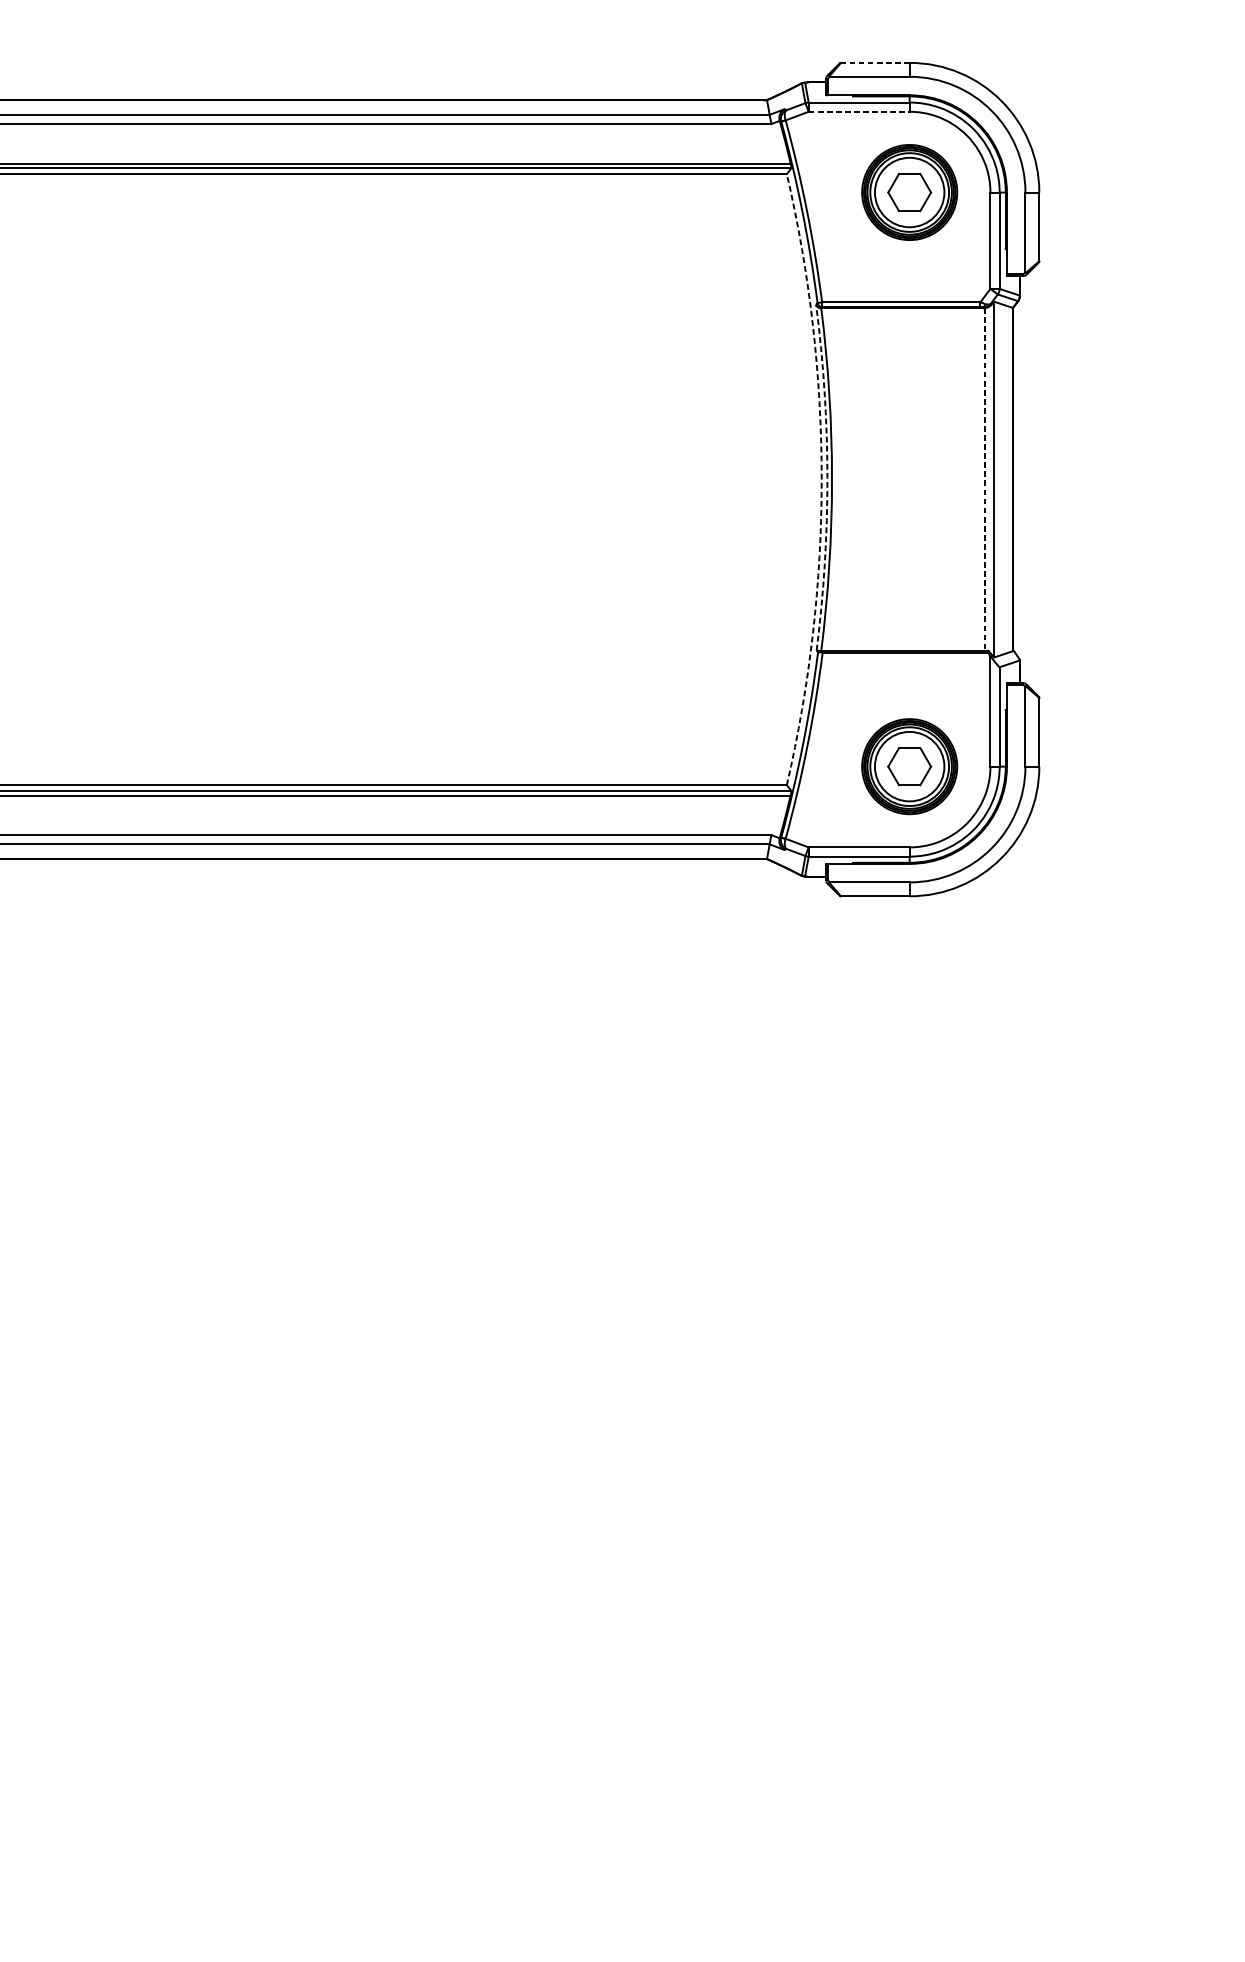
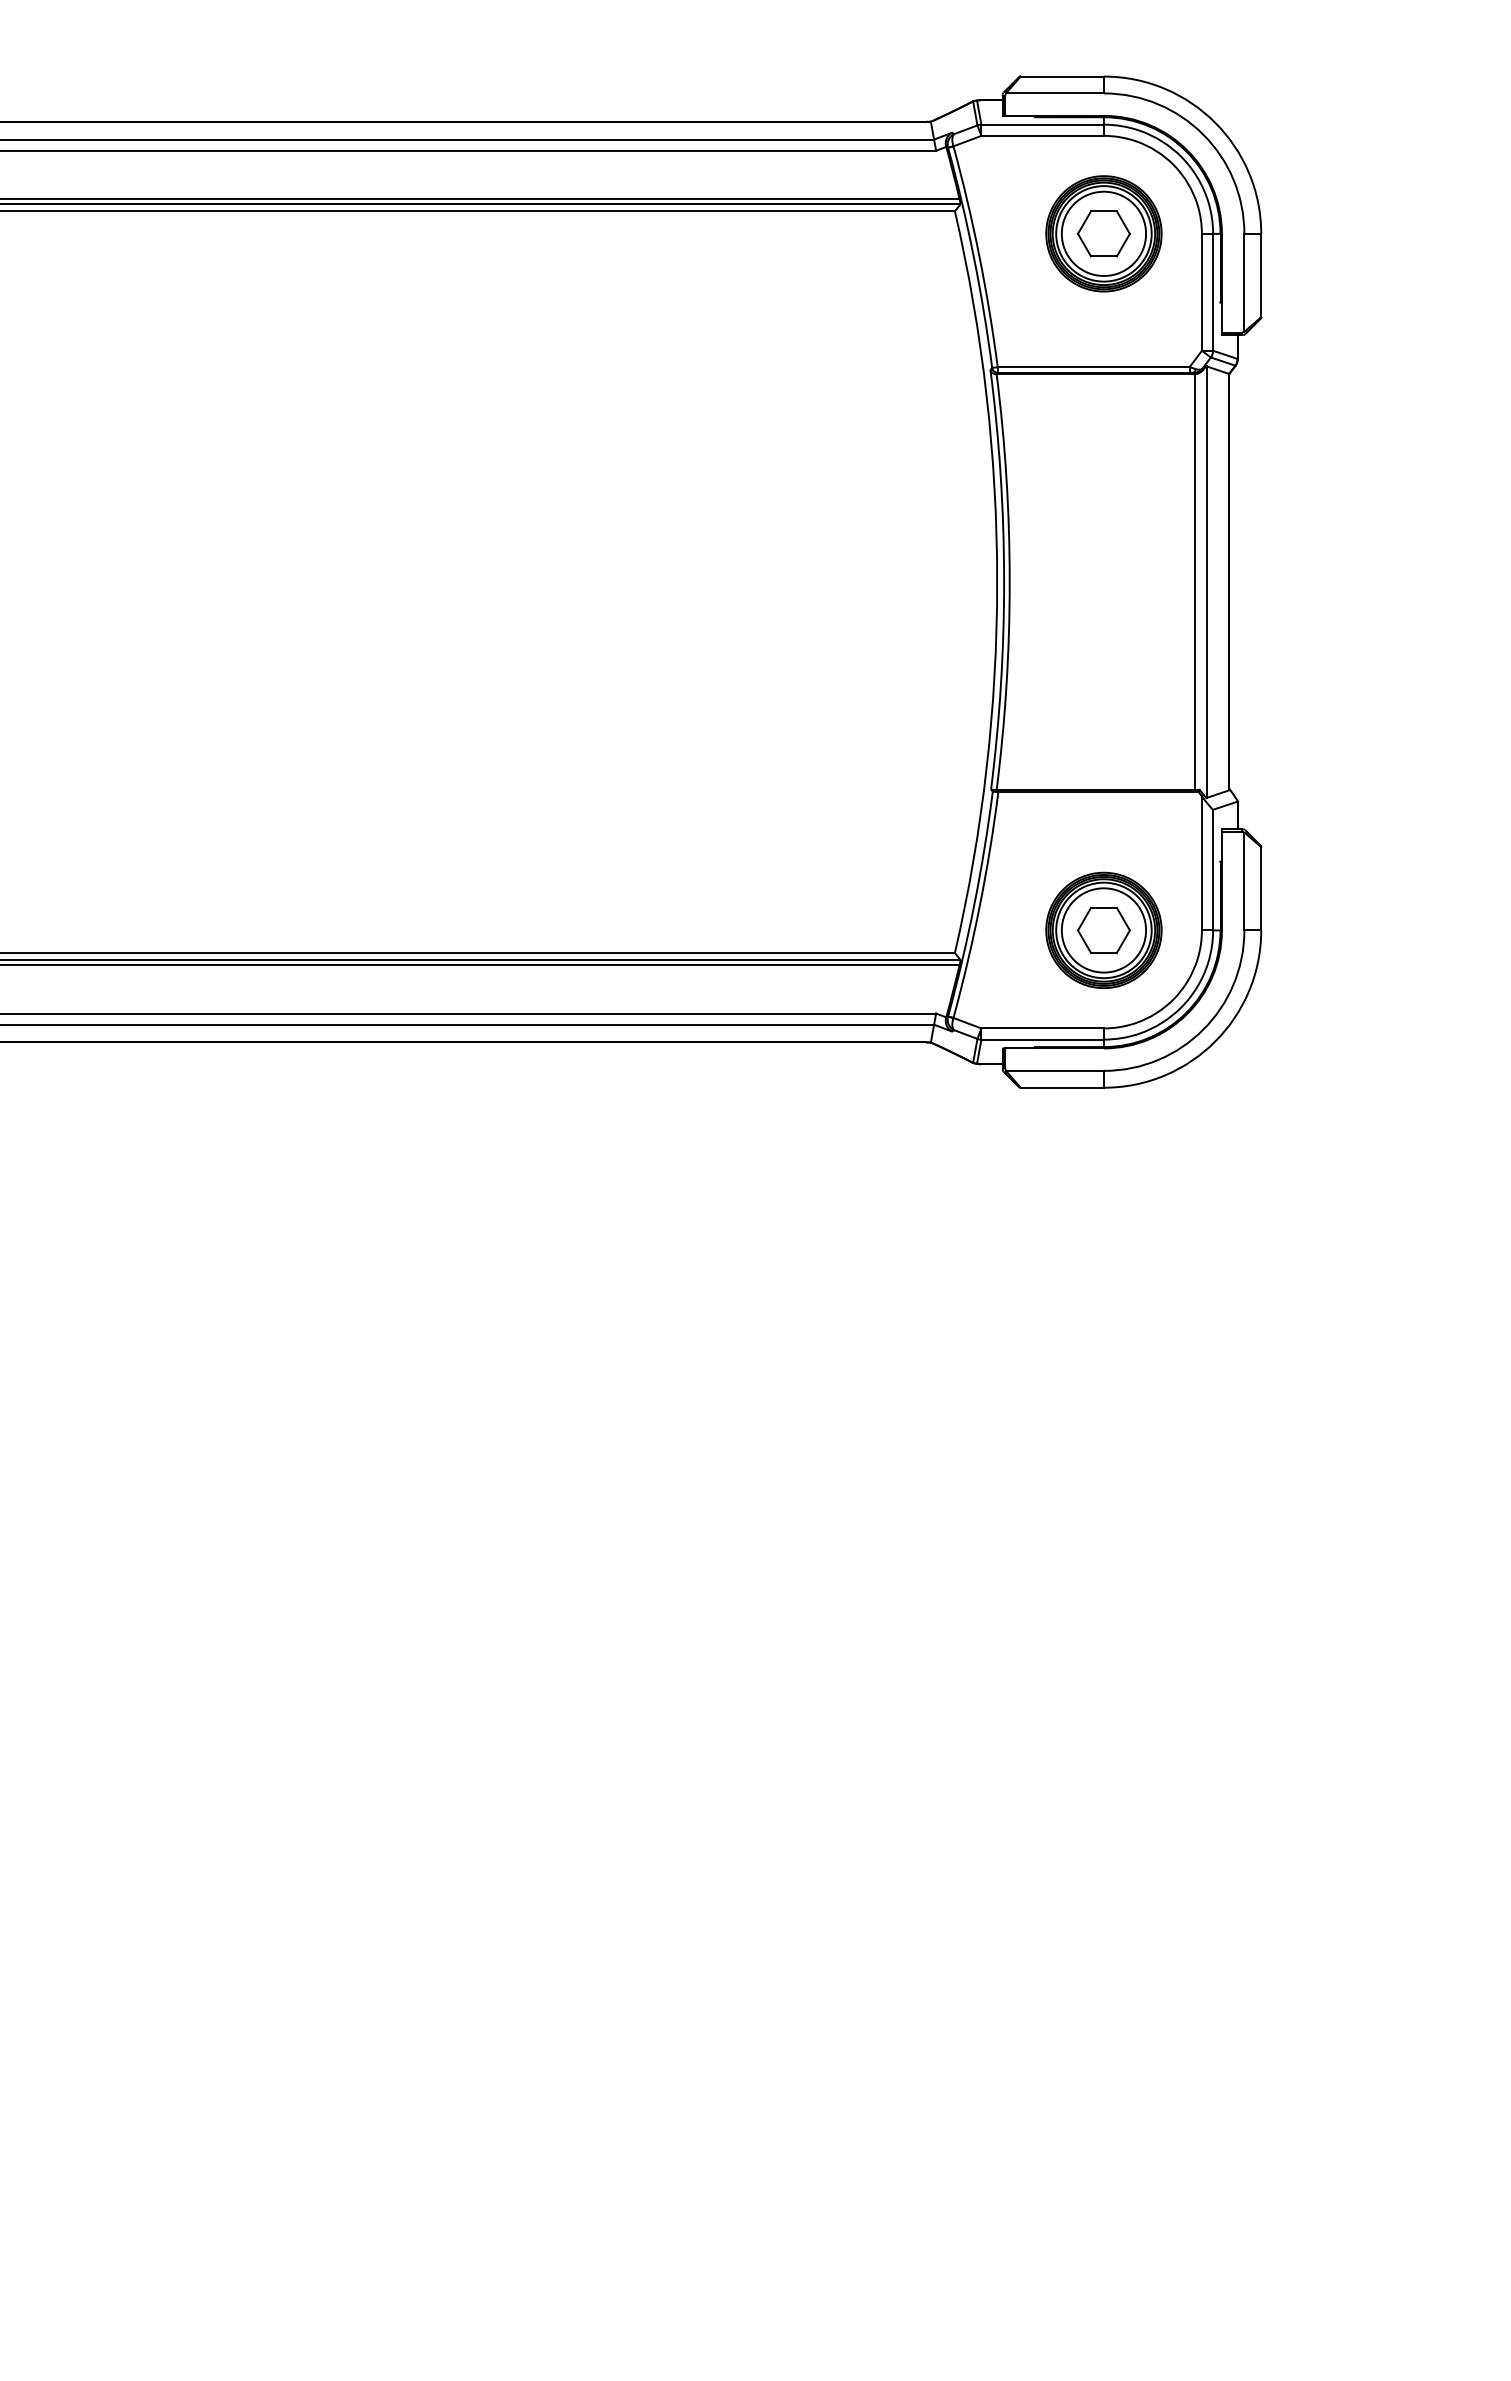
line: (875, 62) -> (1062, 76), dashed -> solid
line: (859, 111) -> (1043, 135), dashed -> solid
arc: (827, 477) -> (1004, 579), dashed -> solid
arc: (821, 479) -> (997, 582), dashed -> solid
line: (985, 479) -> (1195, 582), dashed -> solid

